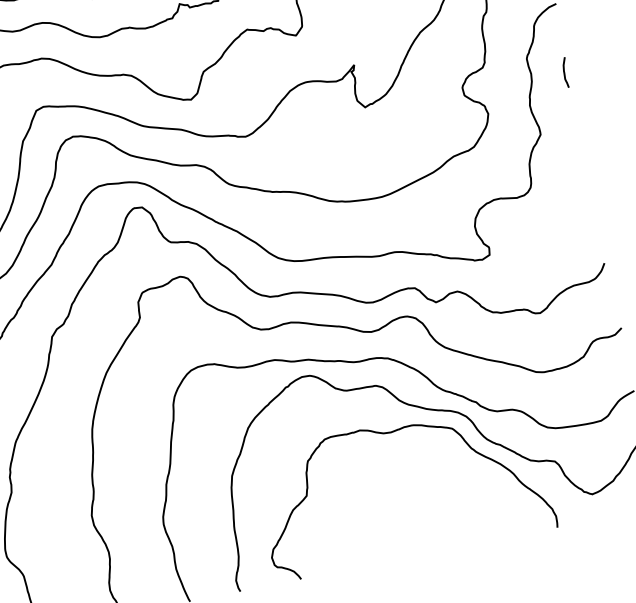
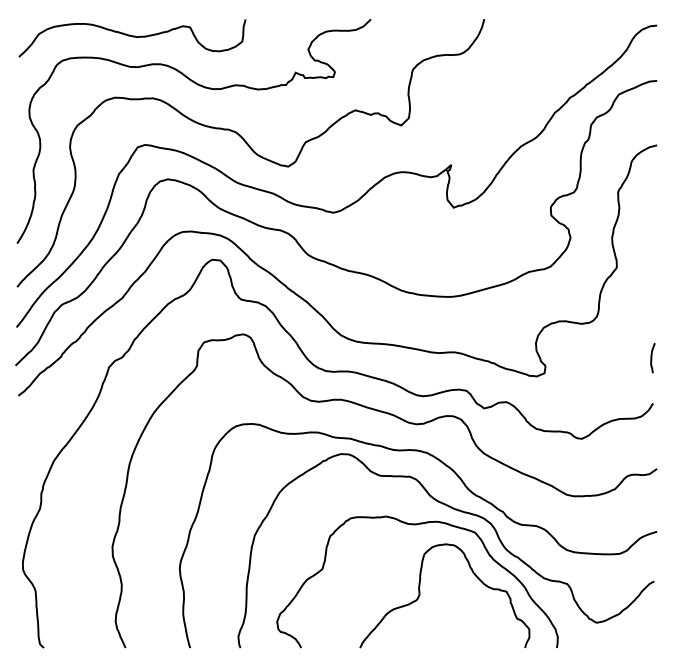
curve: (565, 73) -> (652, 358), moved
curve: (410, 502) -> (420, 595), added

